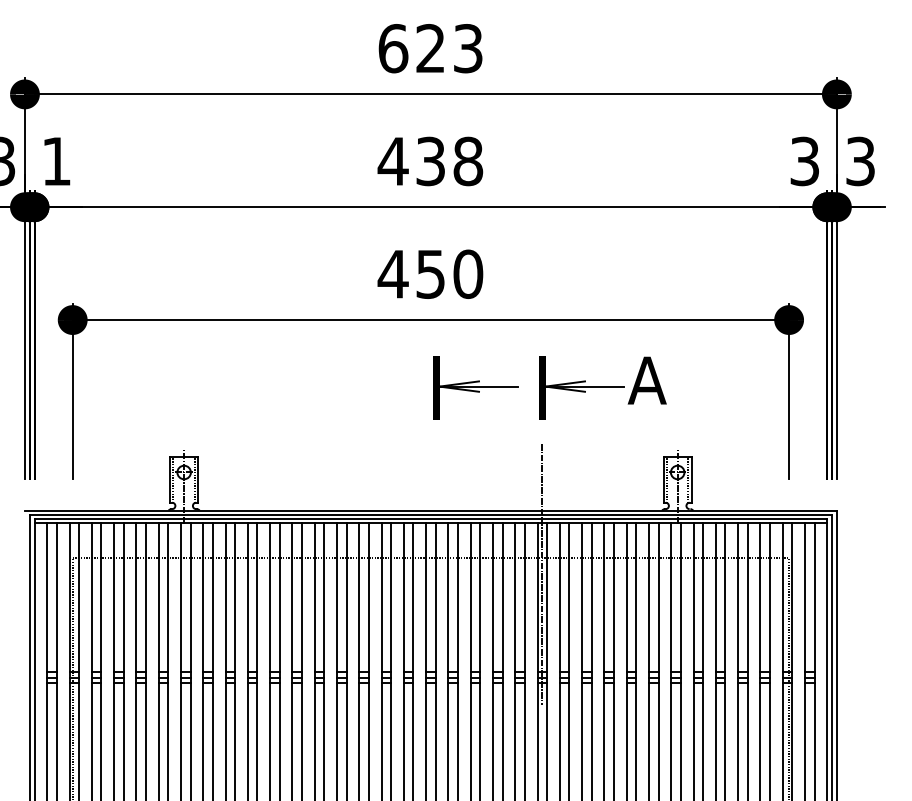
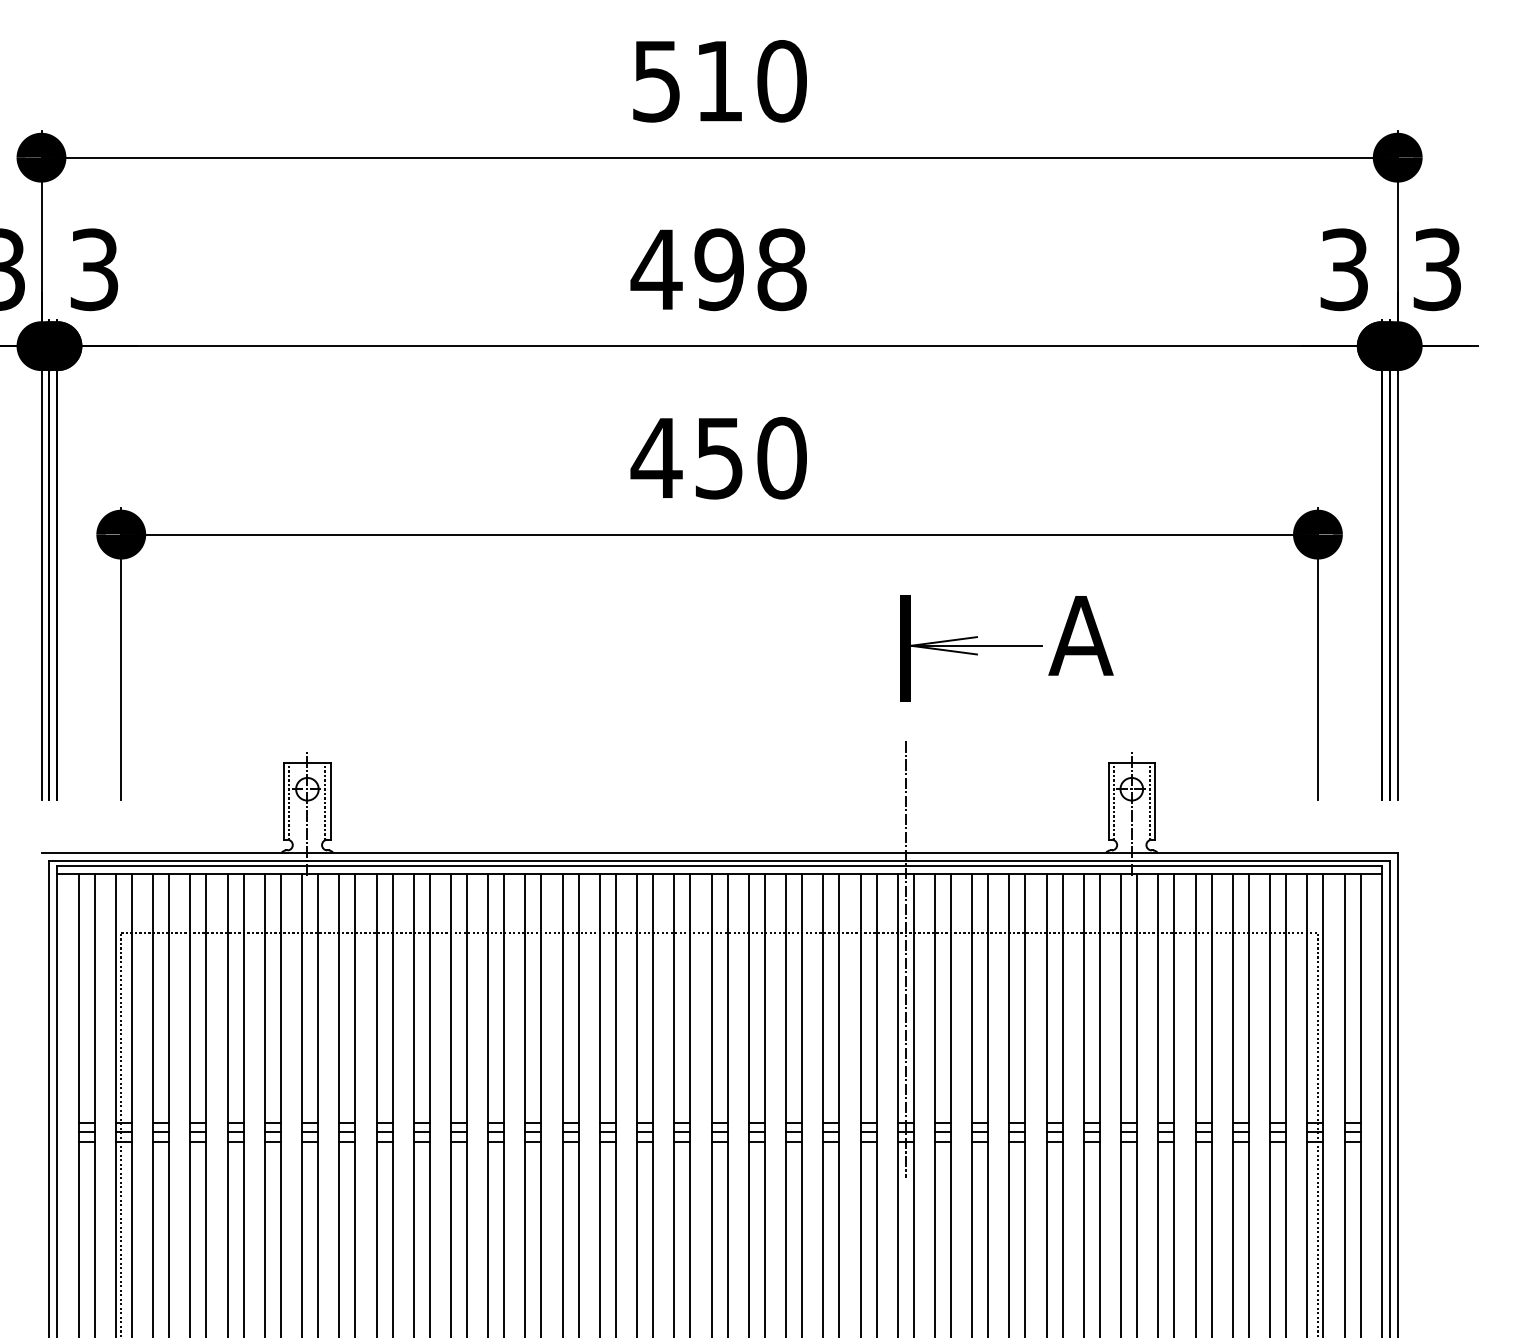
text: (430, 48) -> (718, 81), 623 -> 510
text: (56, 161) -> (94, 269), 1 -> 3
text: (430, 161) -> (718, 269), 438 -> 498
part: (475, 387) -> (794, 647), removed

